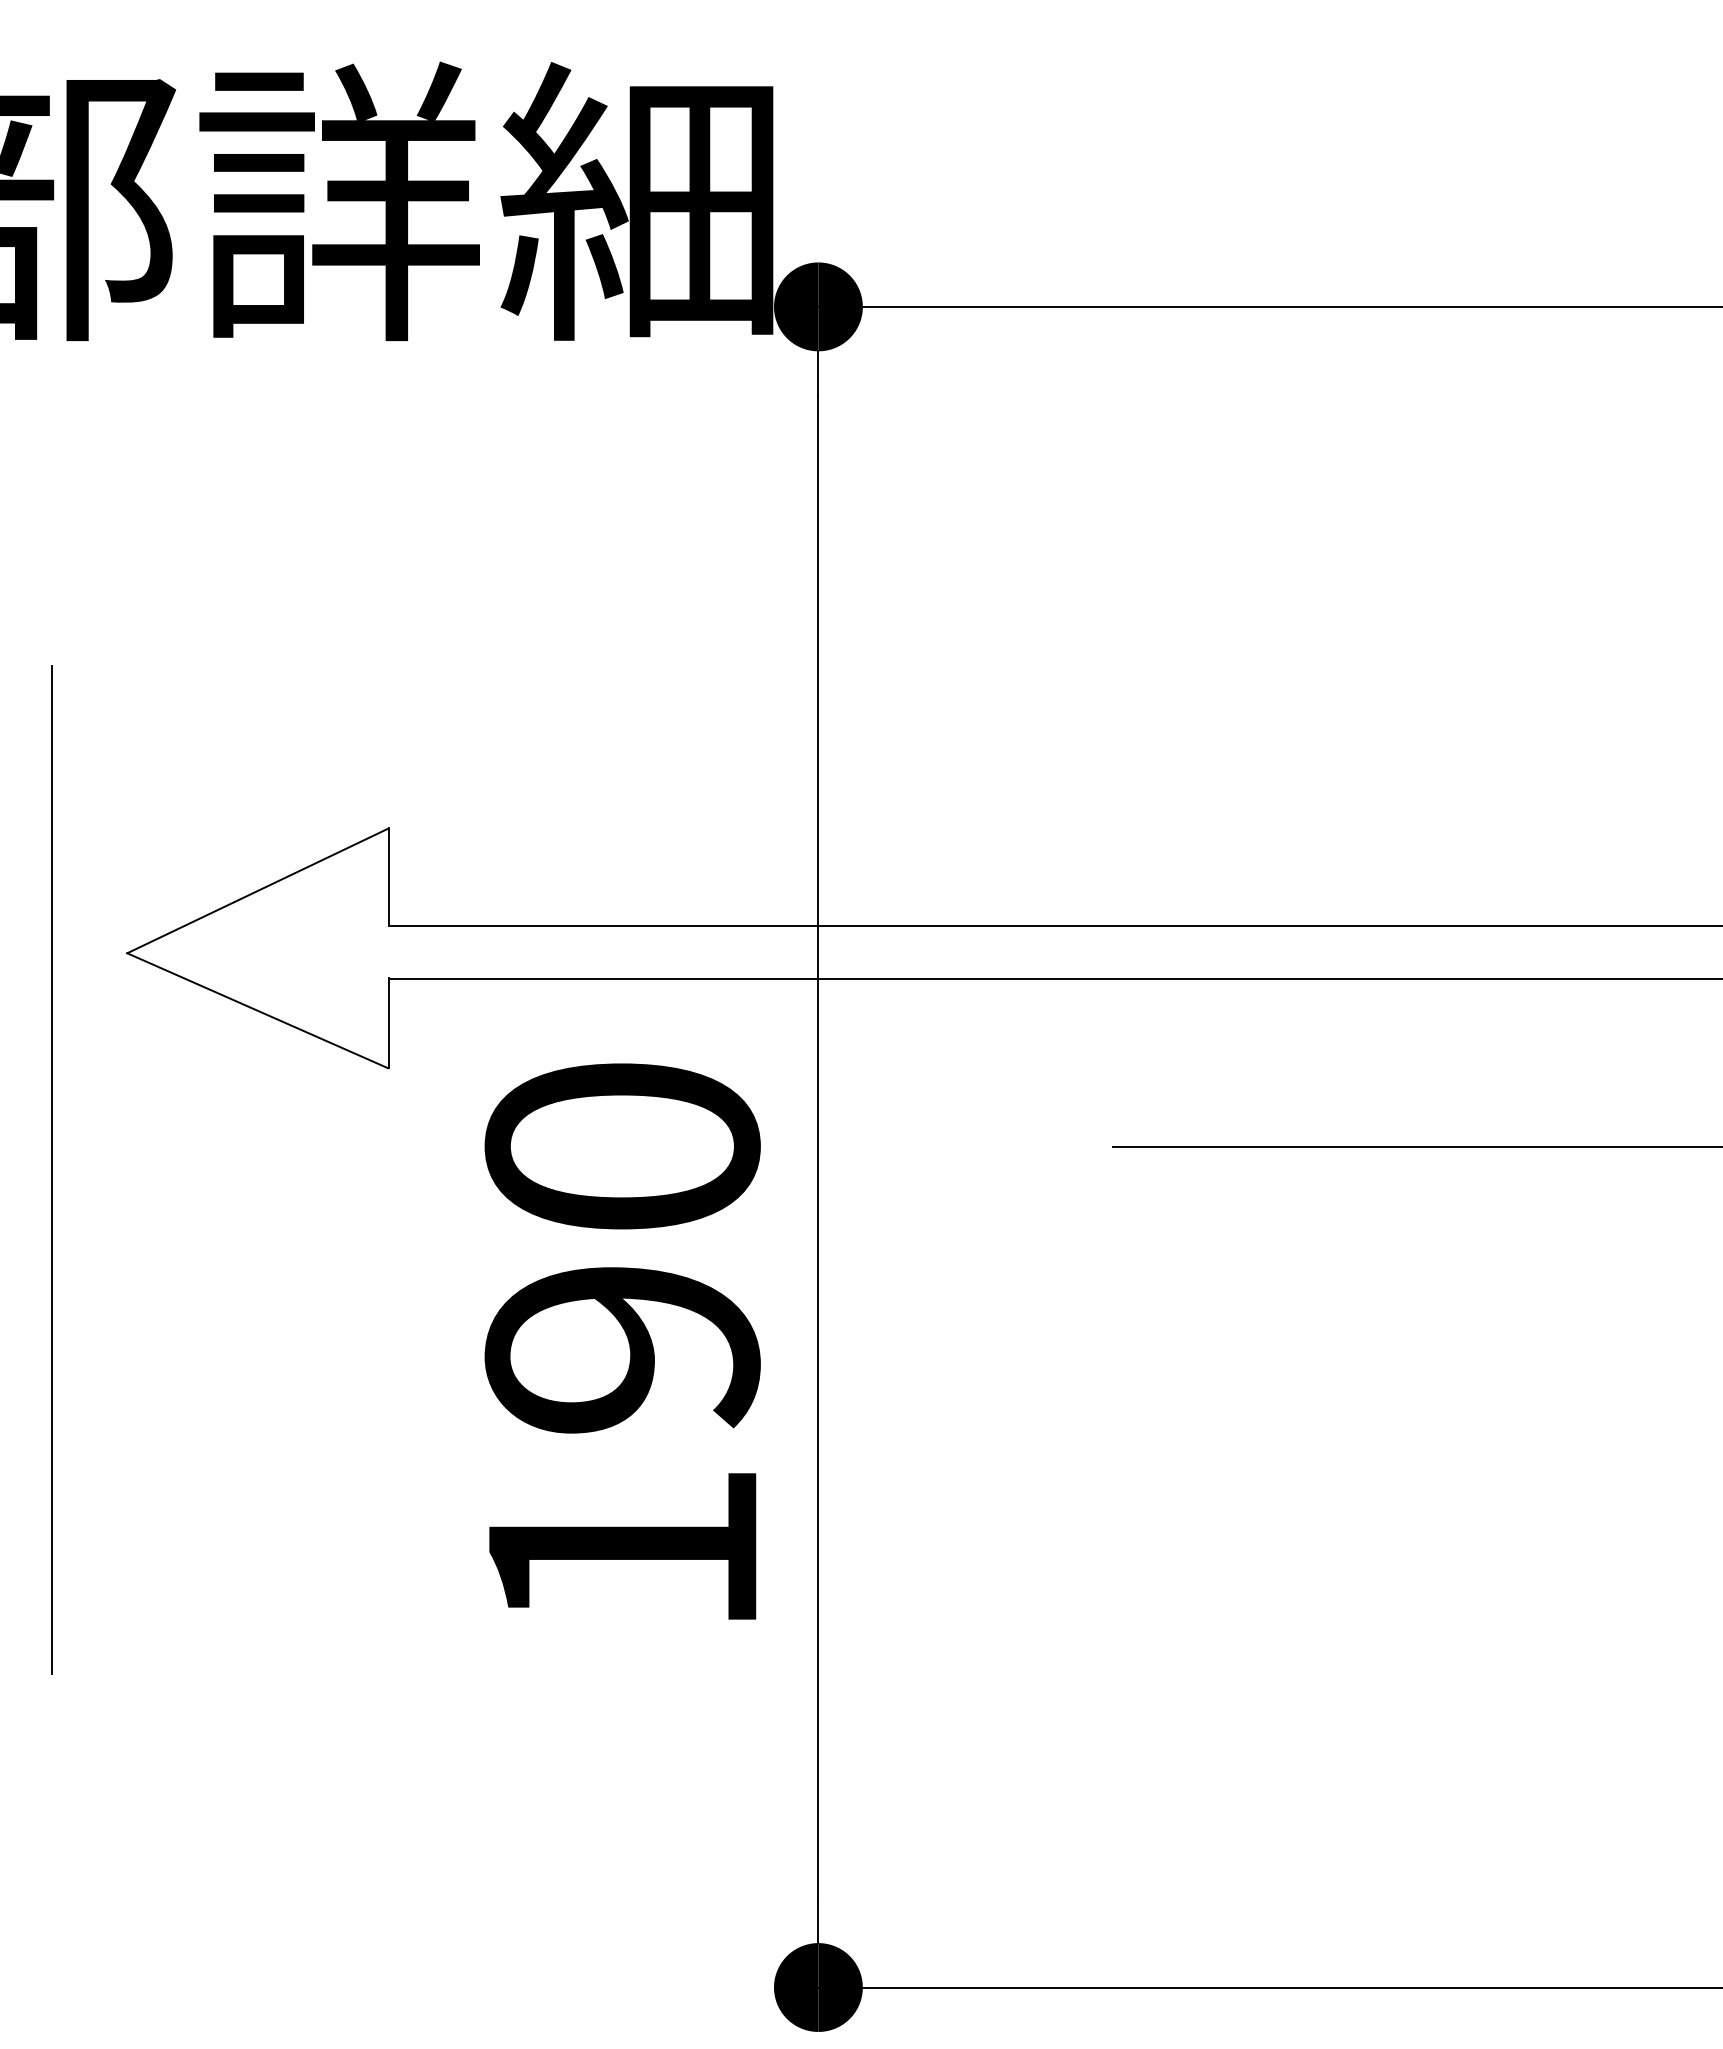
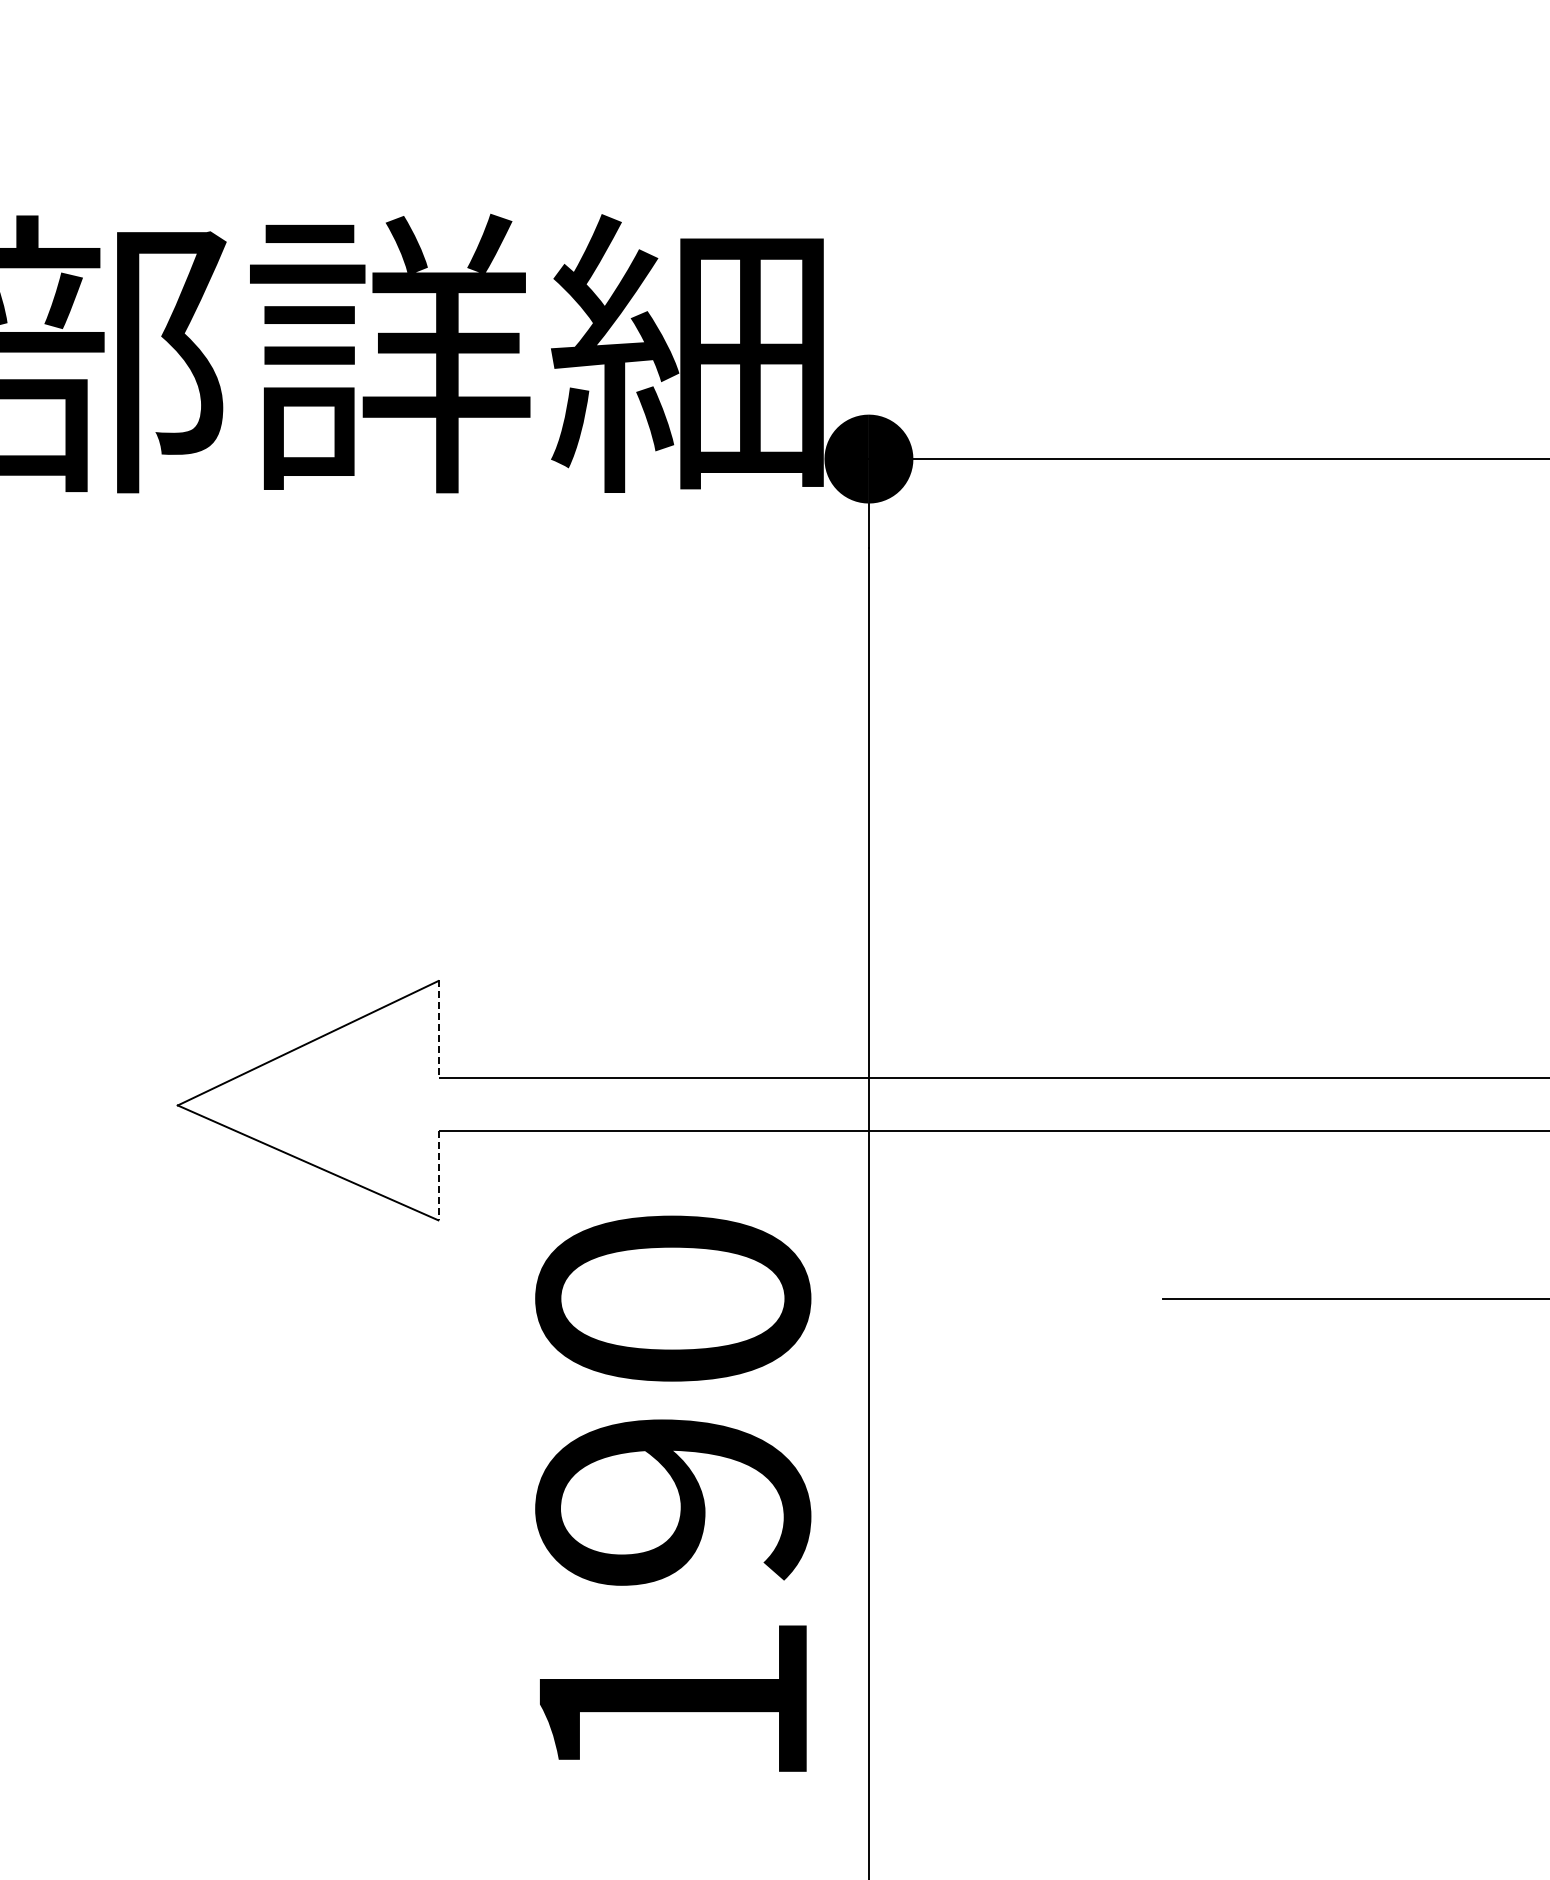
line: (388, 876) -> (439, 1028), solid -> dashed
line: (388, 1023) -> (439, 1175), solid -> dashed
line: (51, 1169) -> (102, 1321), removed

